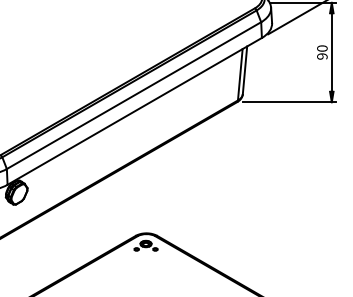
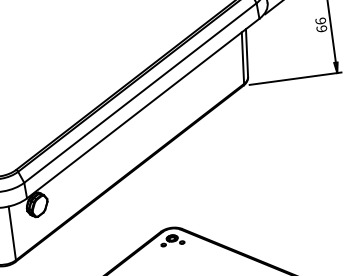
text: (322, 52) -> (321, 25), 90 -> 66

